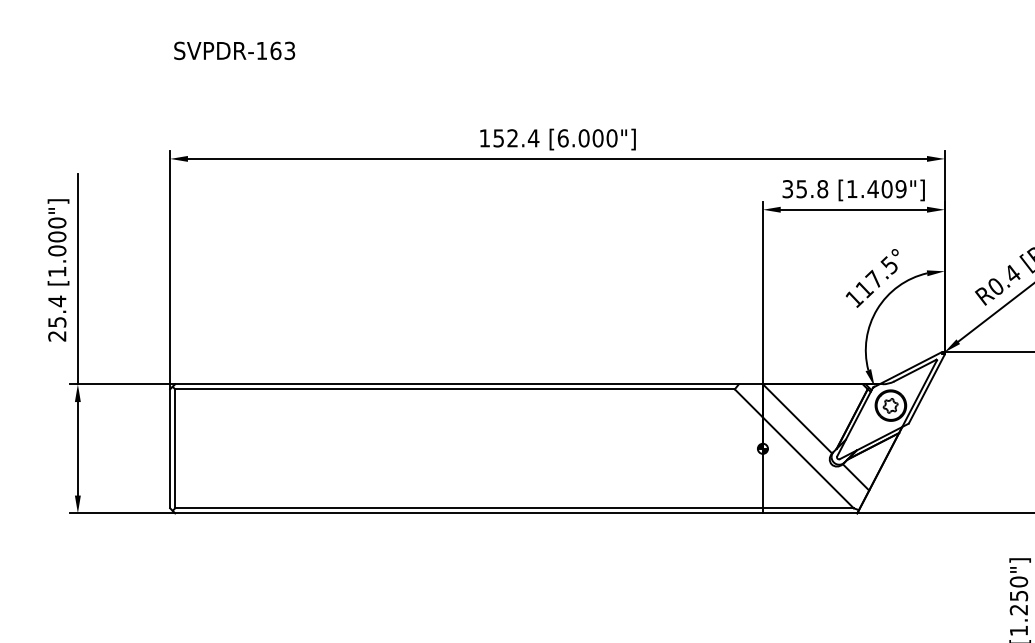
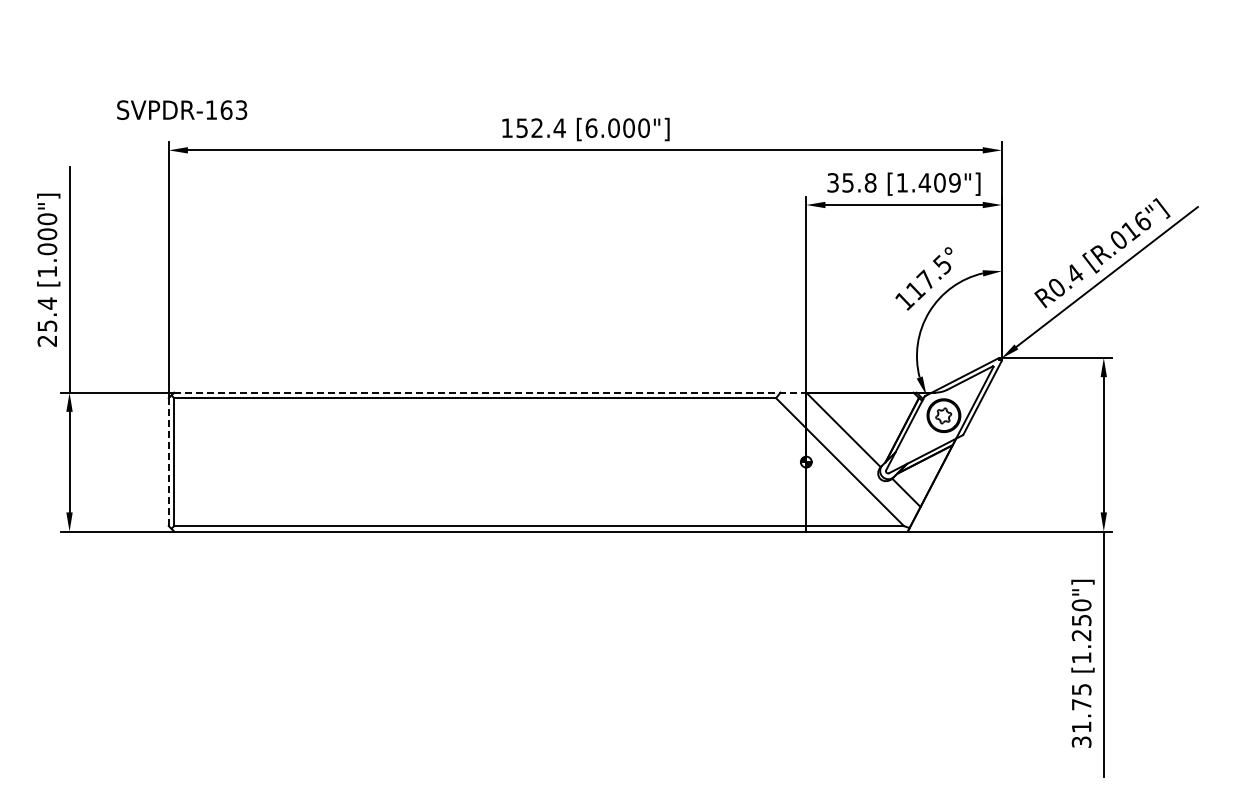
text: (234, 50) -> (182, 109), moved
line: (469, 384) -> (490, 392), solid -> dashed
line: (169, 449) -> (168, 462), solid -> dashed

